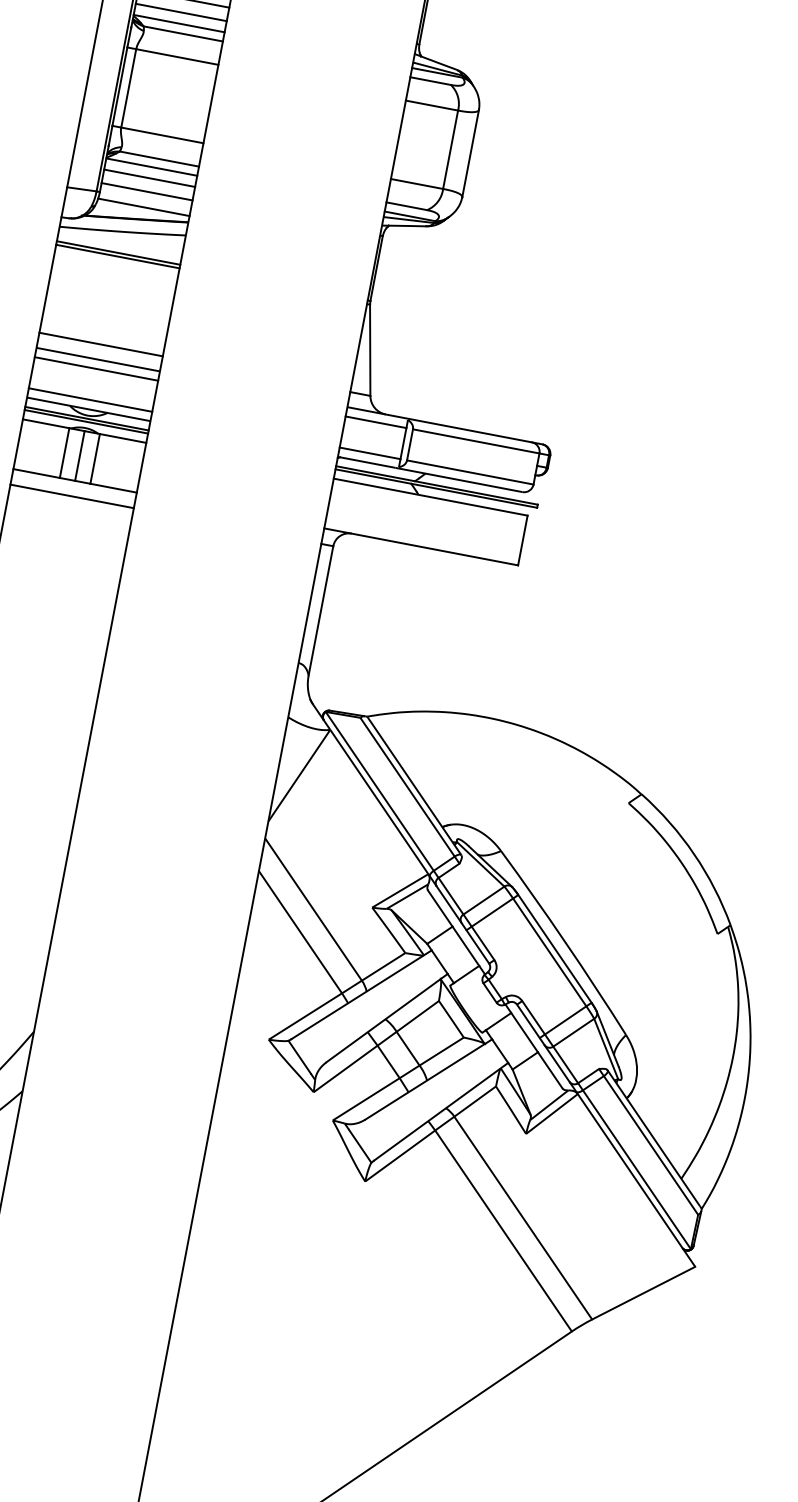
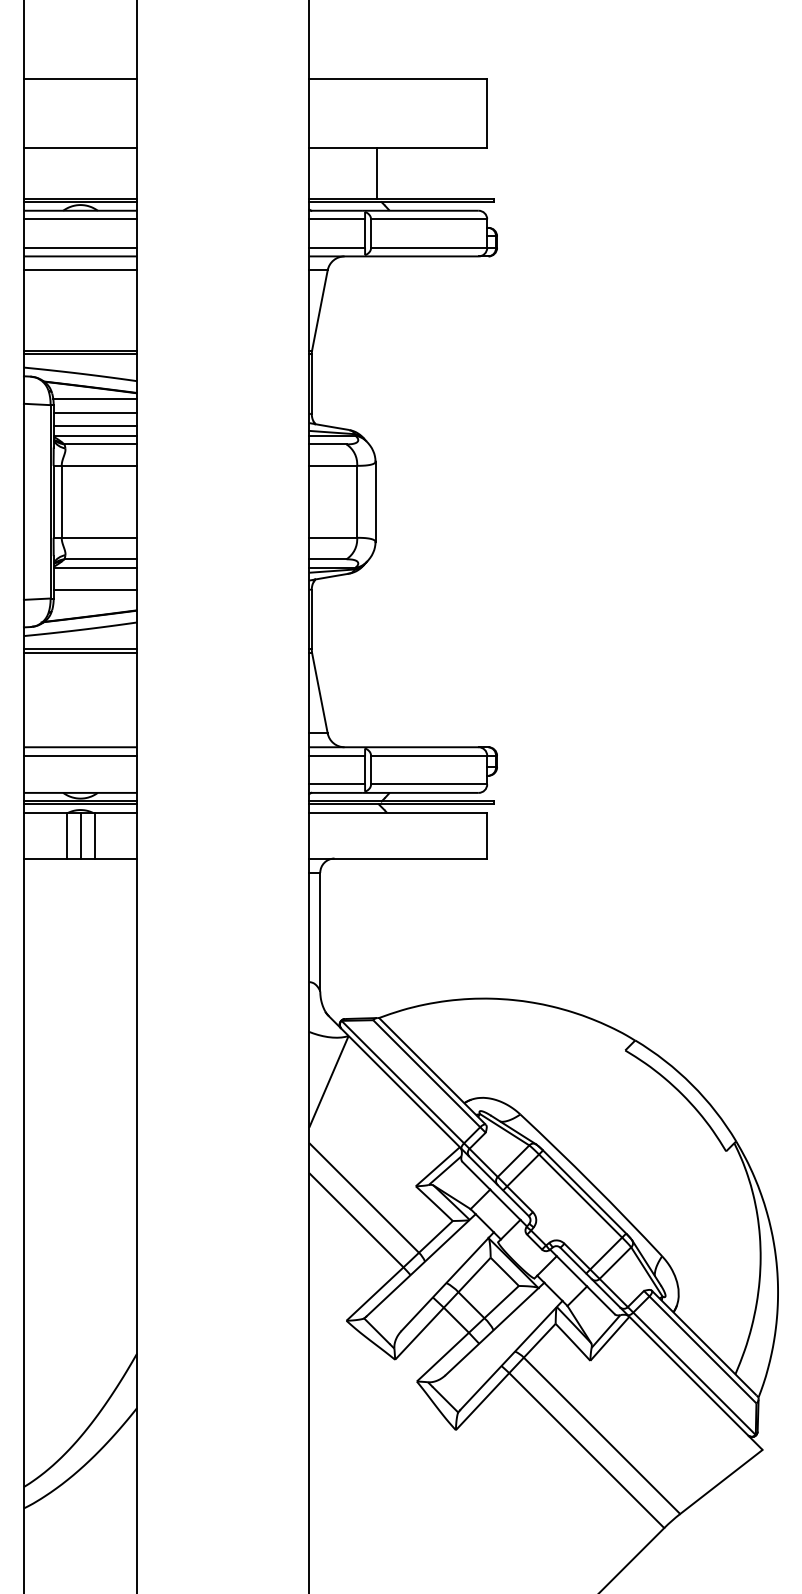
line: (149, 177) -> (95, 577), removed
line: (144, 207) -> (95, 604), removed
line: (101, 344) -> (80, 733), removed
line: (90, 400) -> (80, 784), removed
line: (72, 496) -> (80, 872), removed

